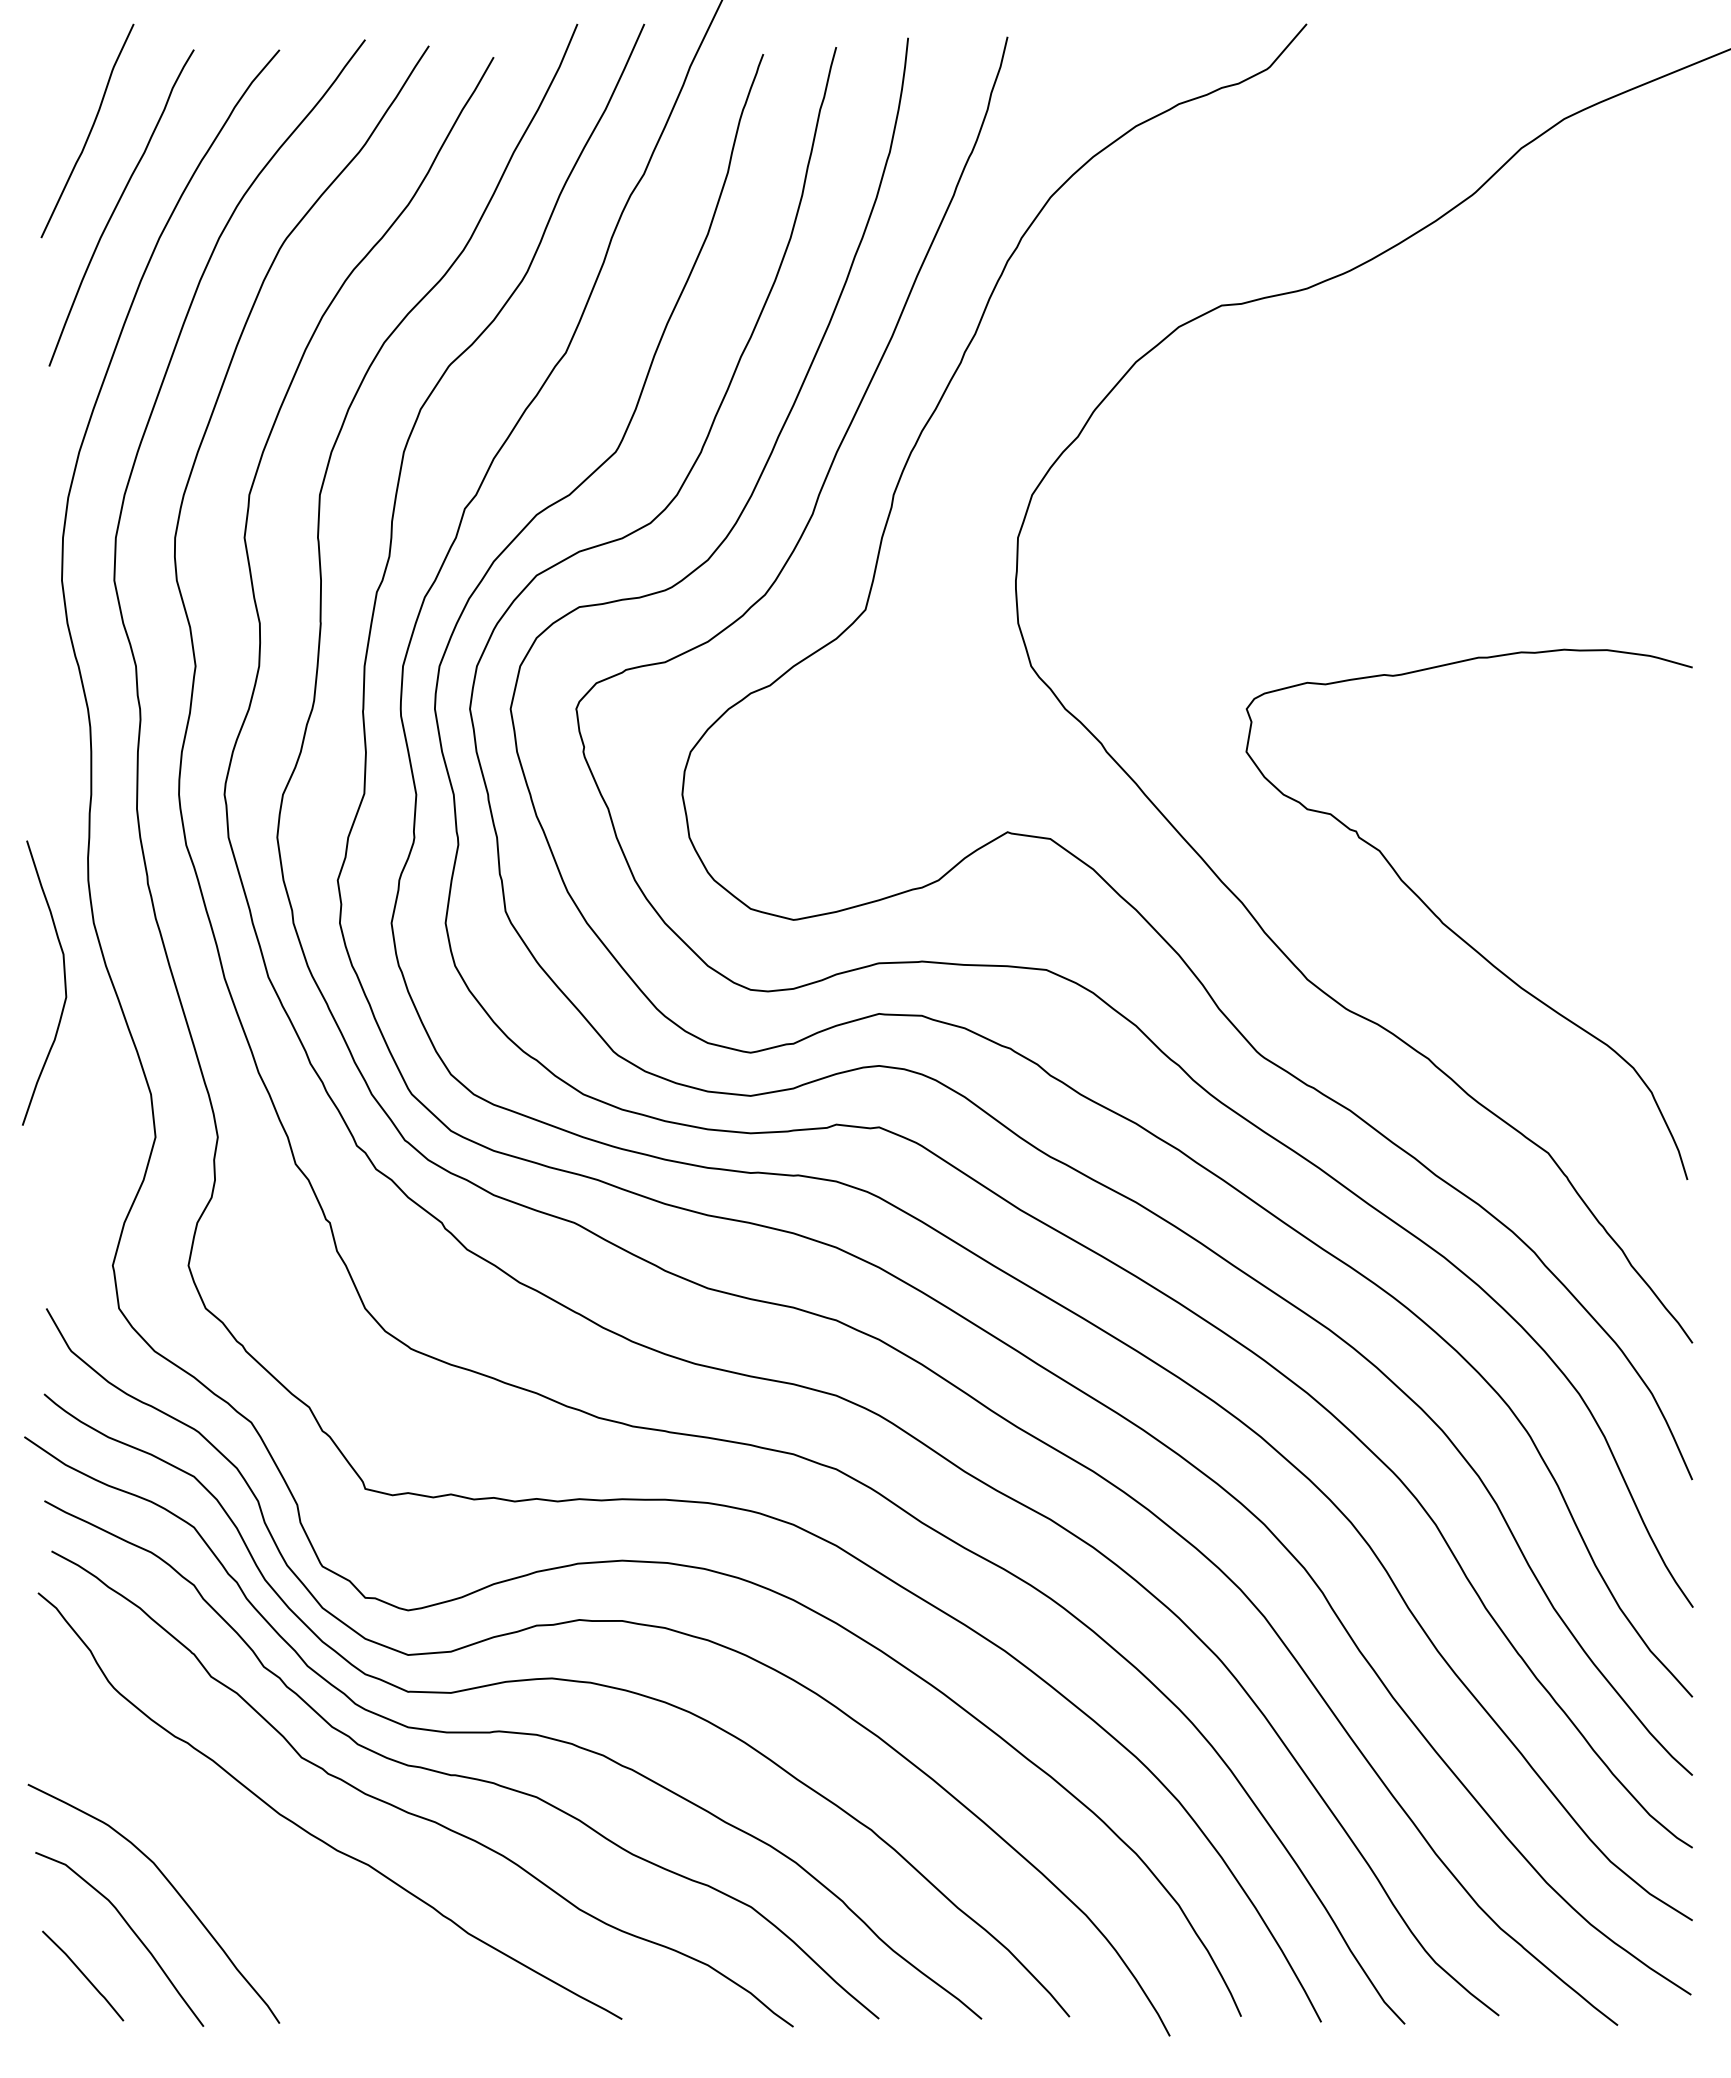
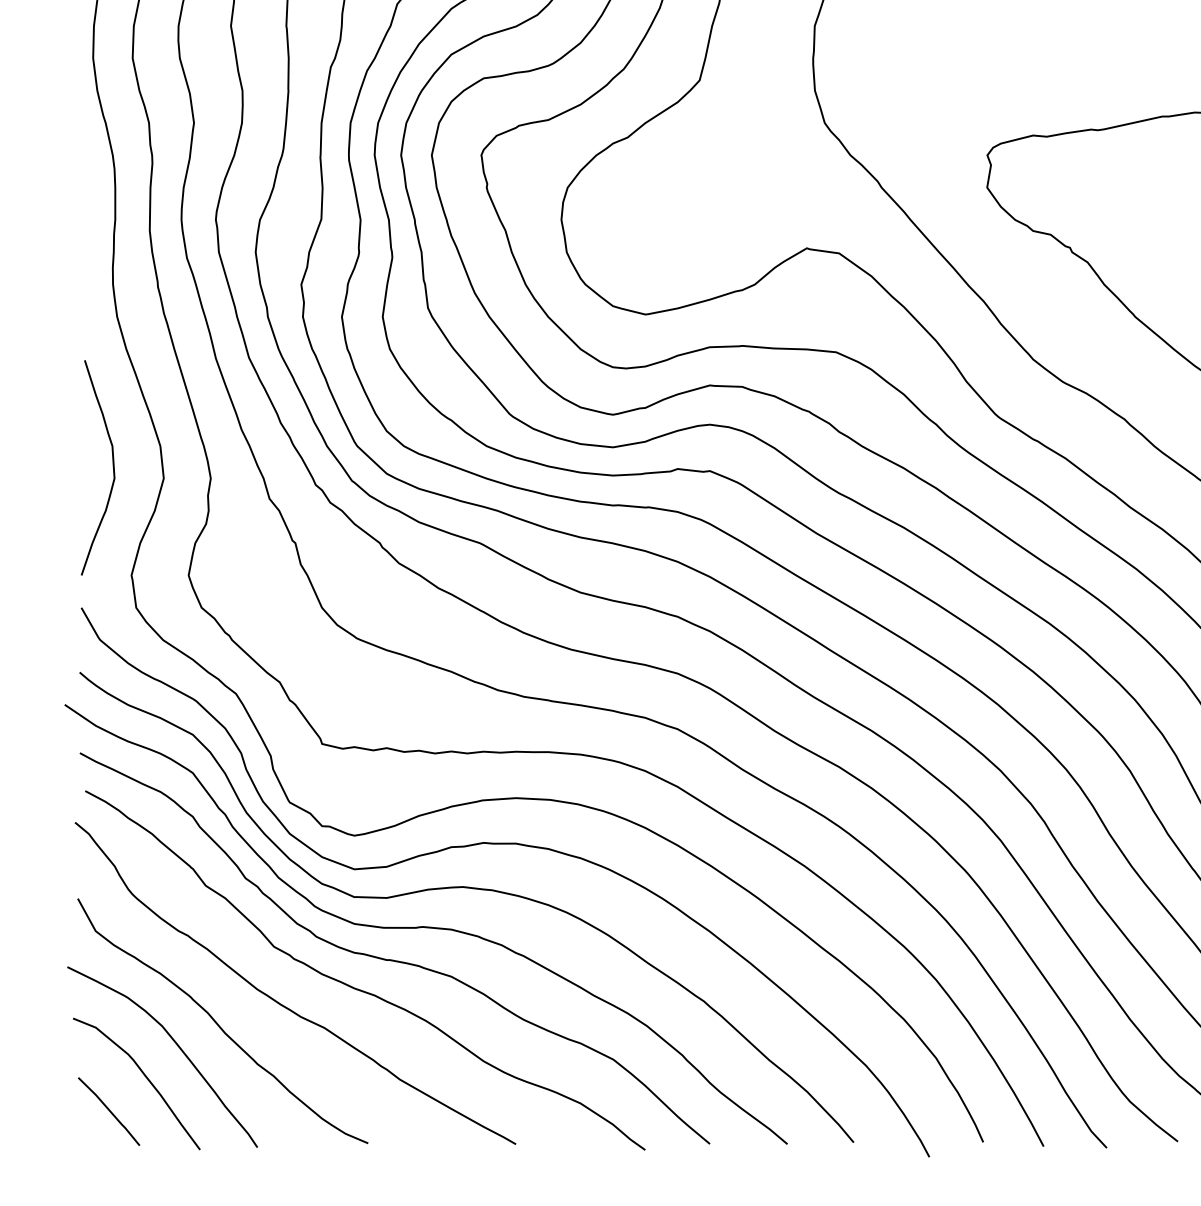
curve: (64, 982) -> (113, 467), moved
curve: (228, 1860) -> (218, 1024), added

